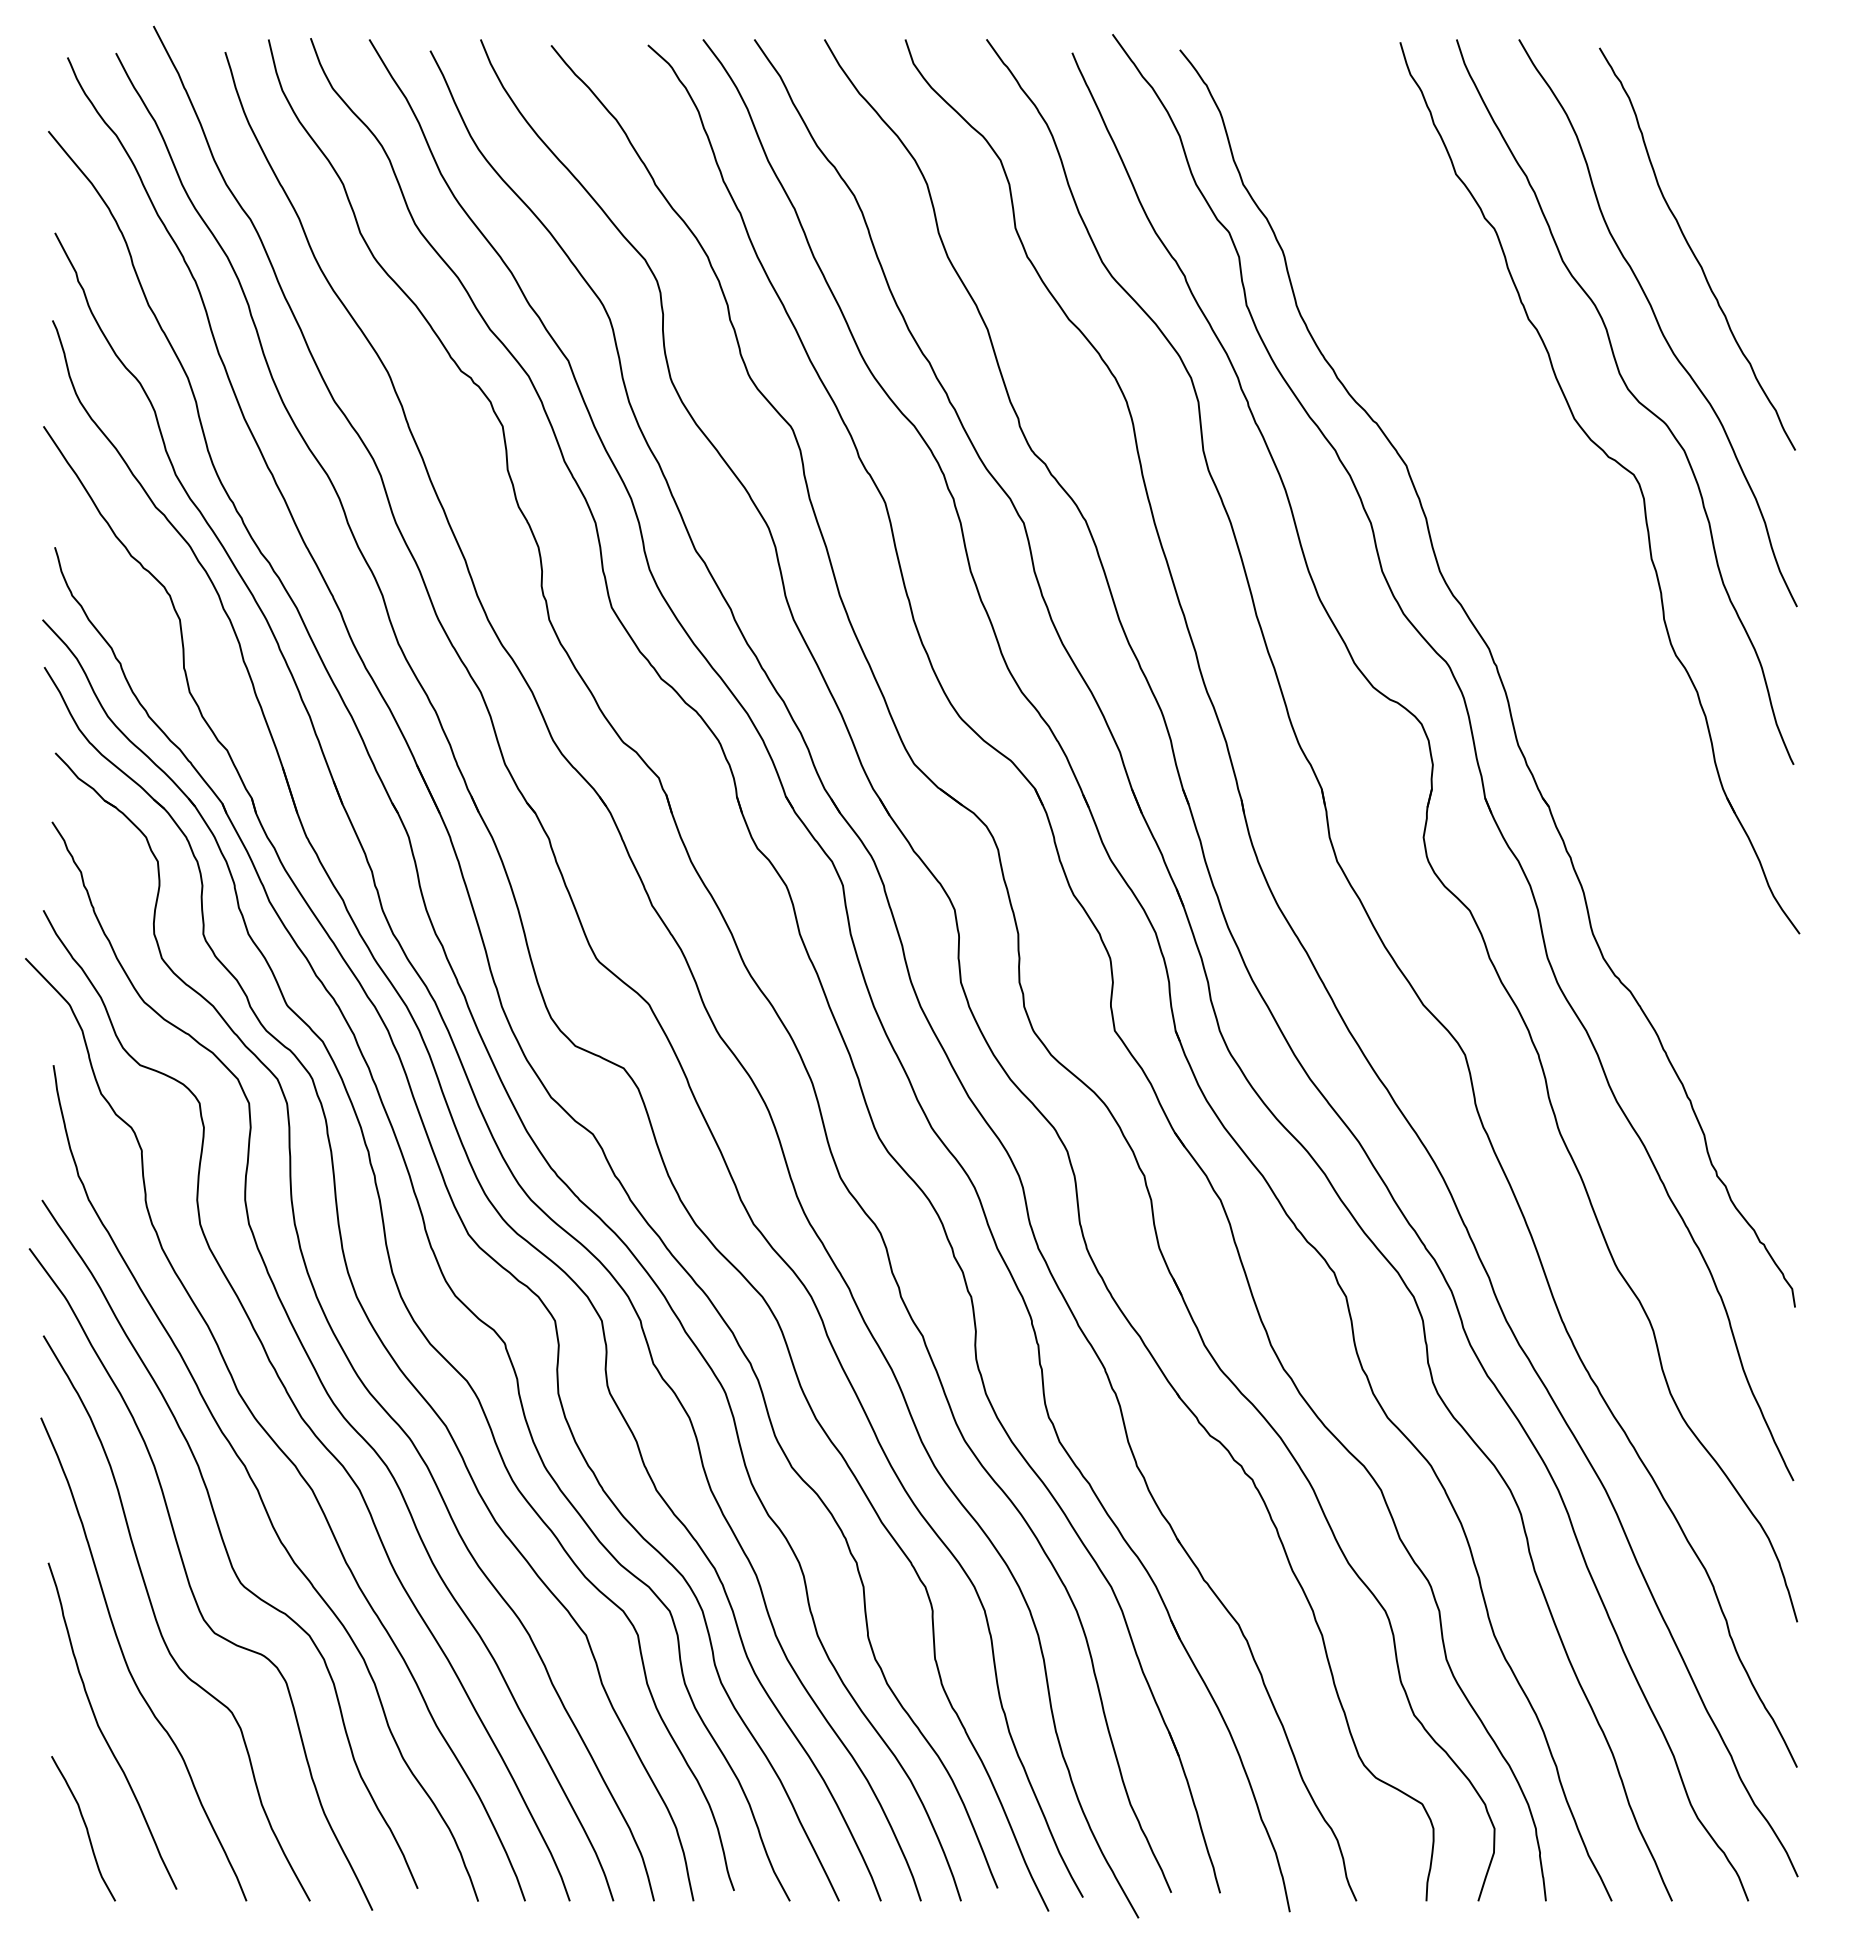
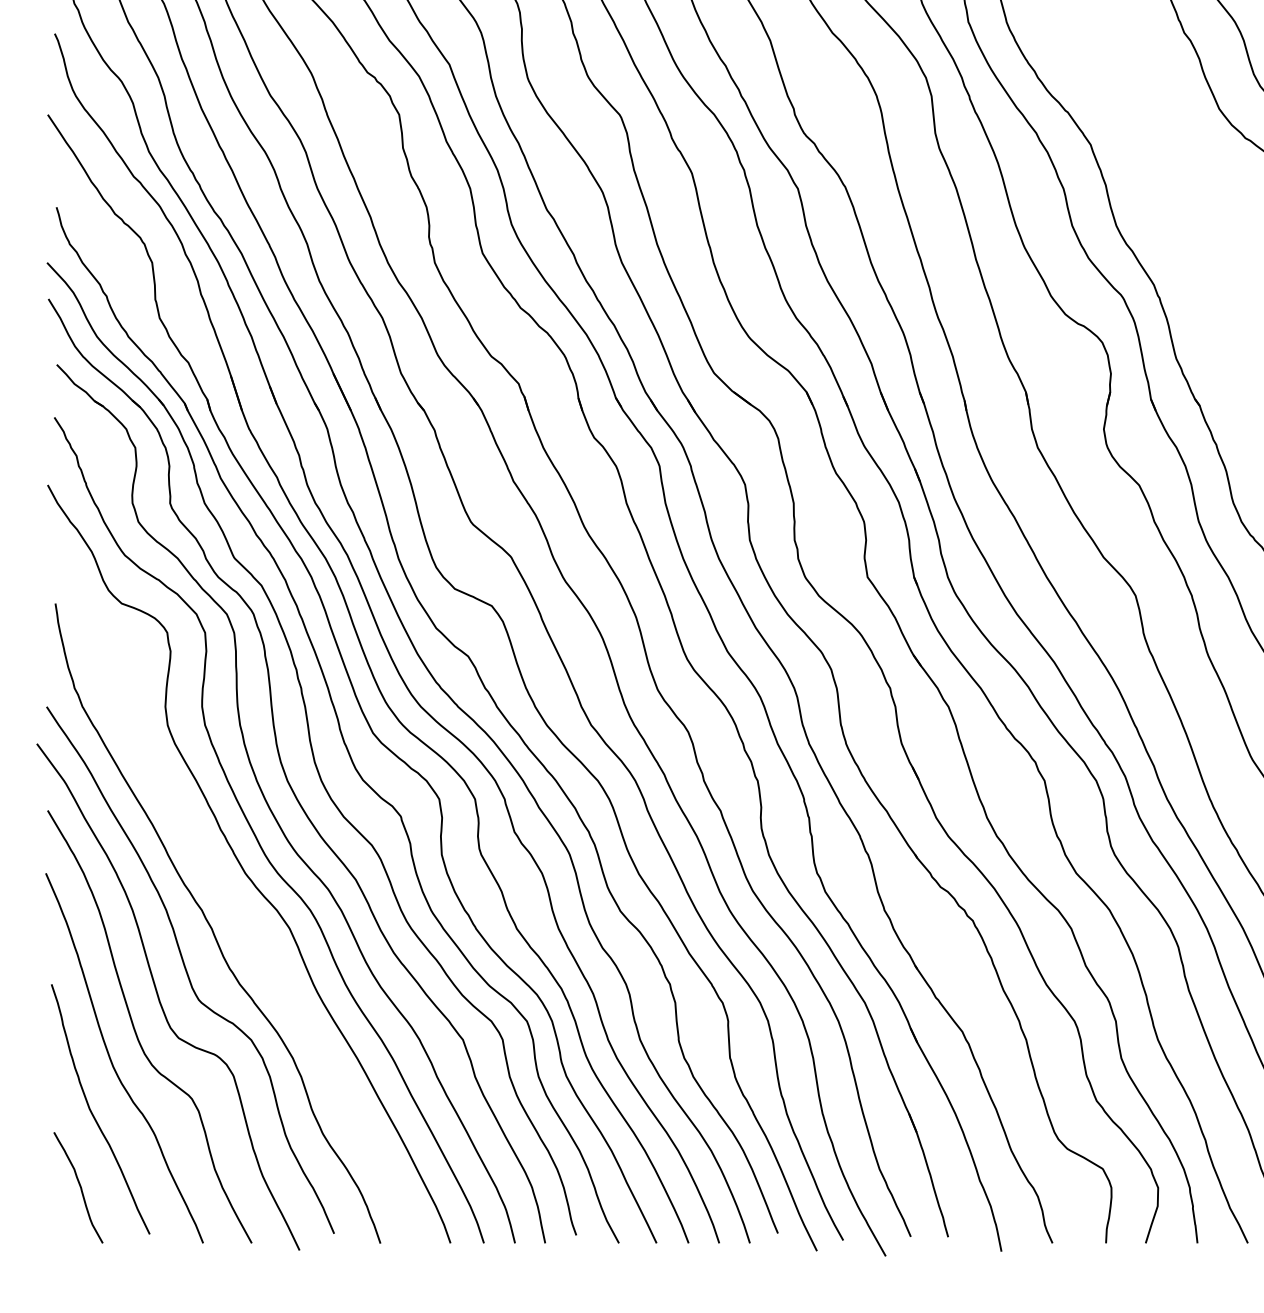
curve: (269, 1434) -> (220, 886), removed

